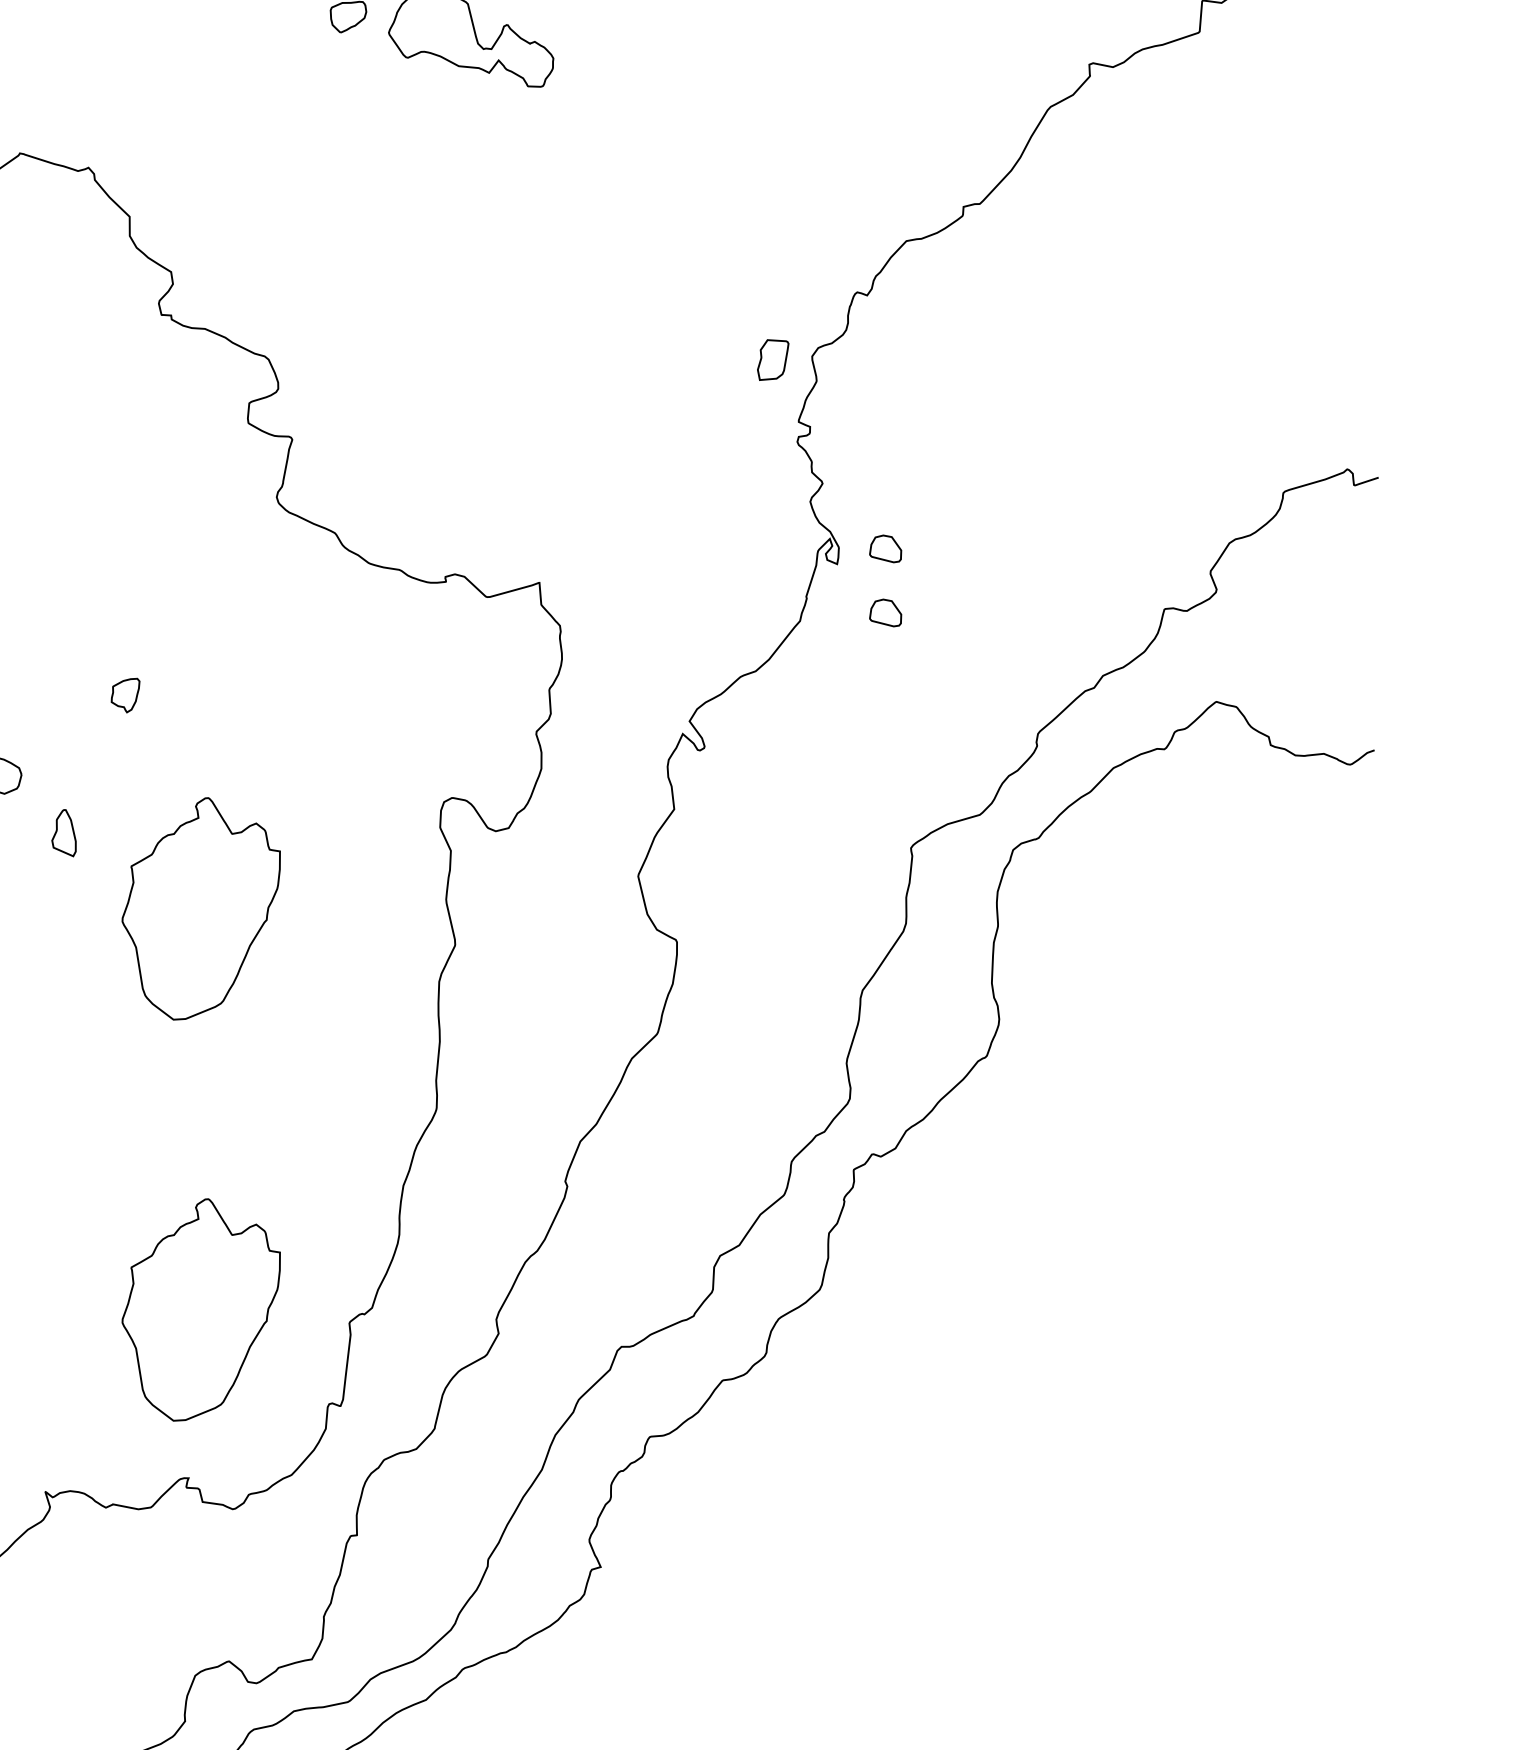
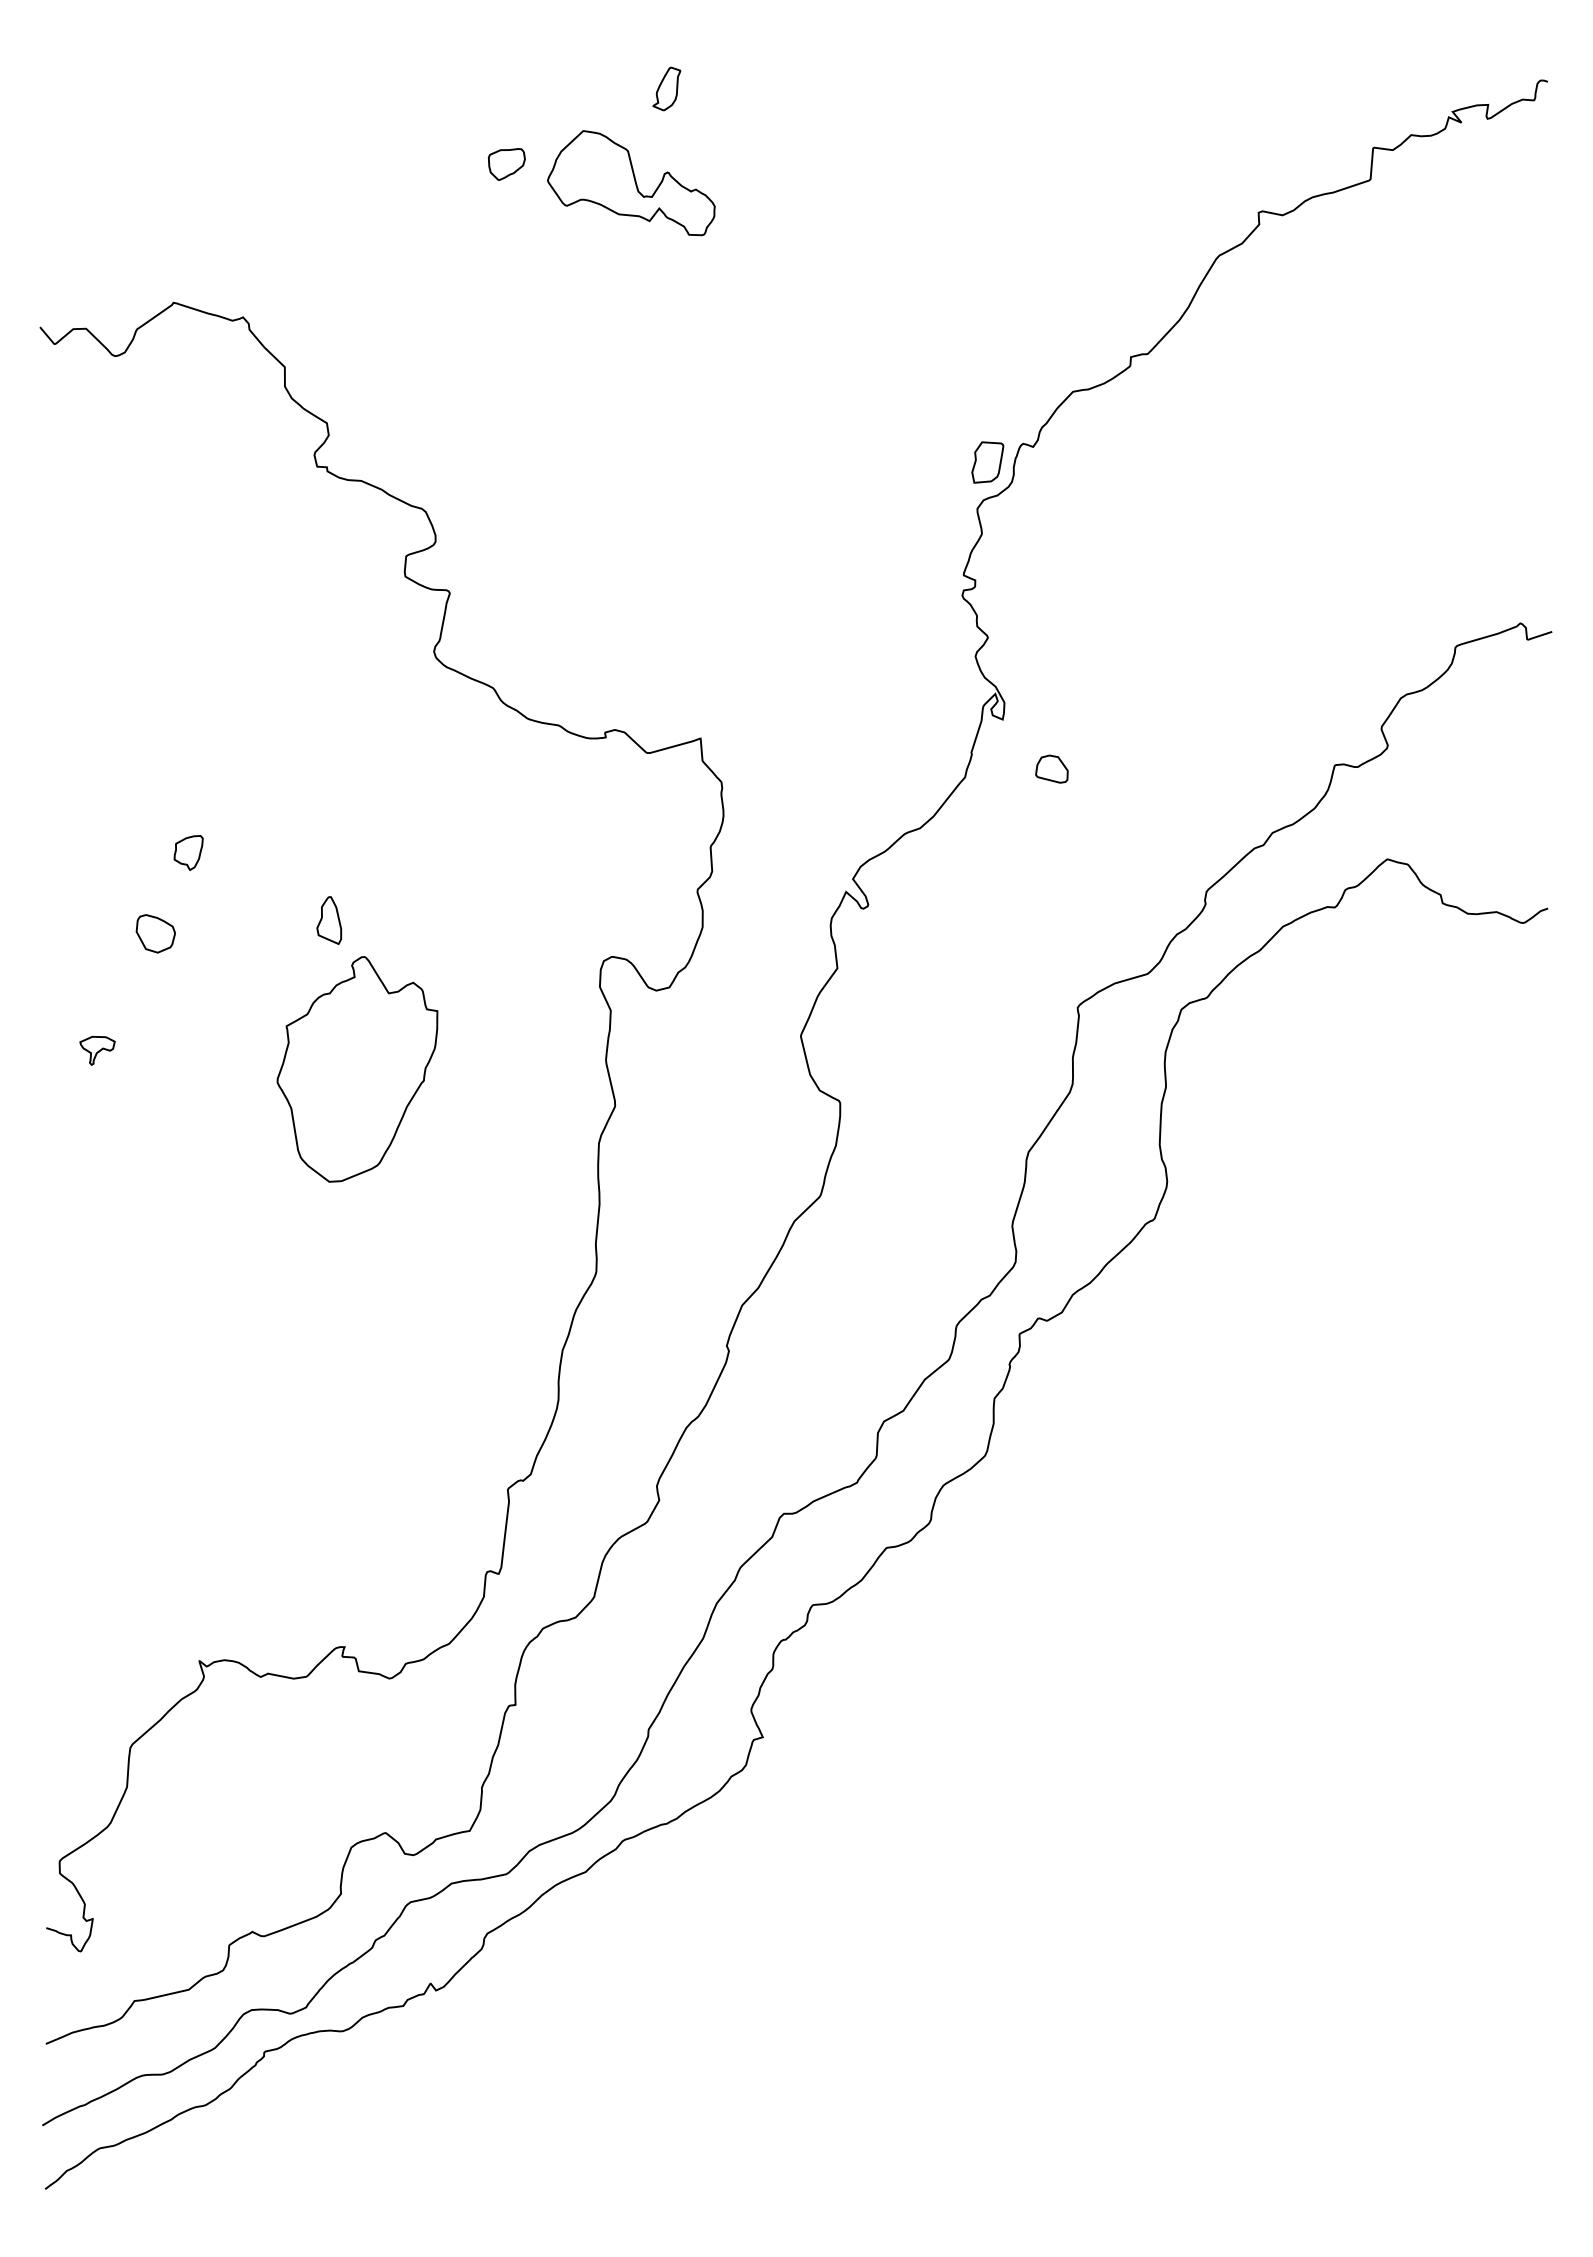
part: (772, 360) -> (987, 462), moved
part: (885, 548) -> (1051, 703), removed
part: (125, 695) -> (188, 852), moved
part: (64, 833) -> (329, 920), moved
part: (201, 1310) -> (357, 1476), removed

